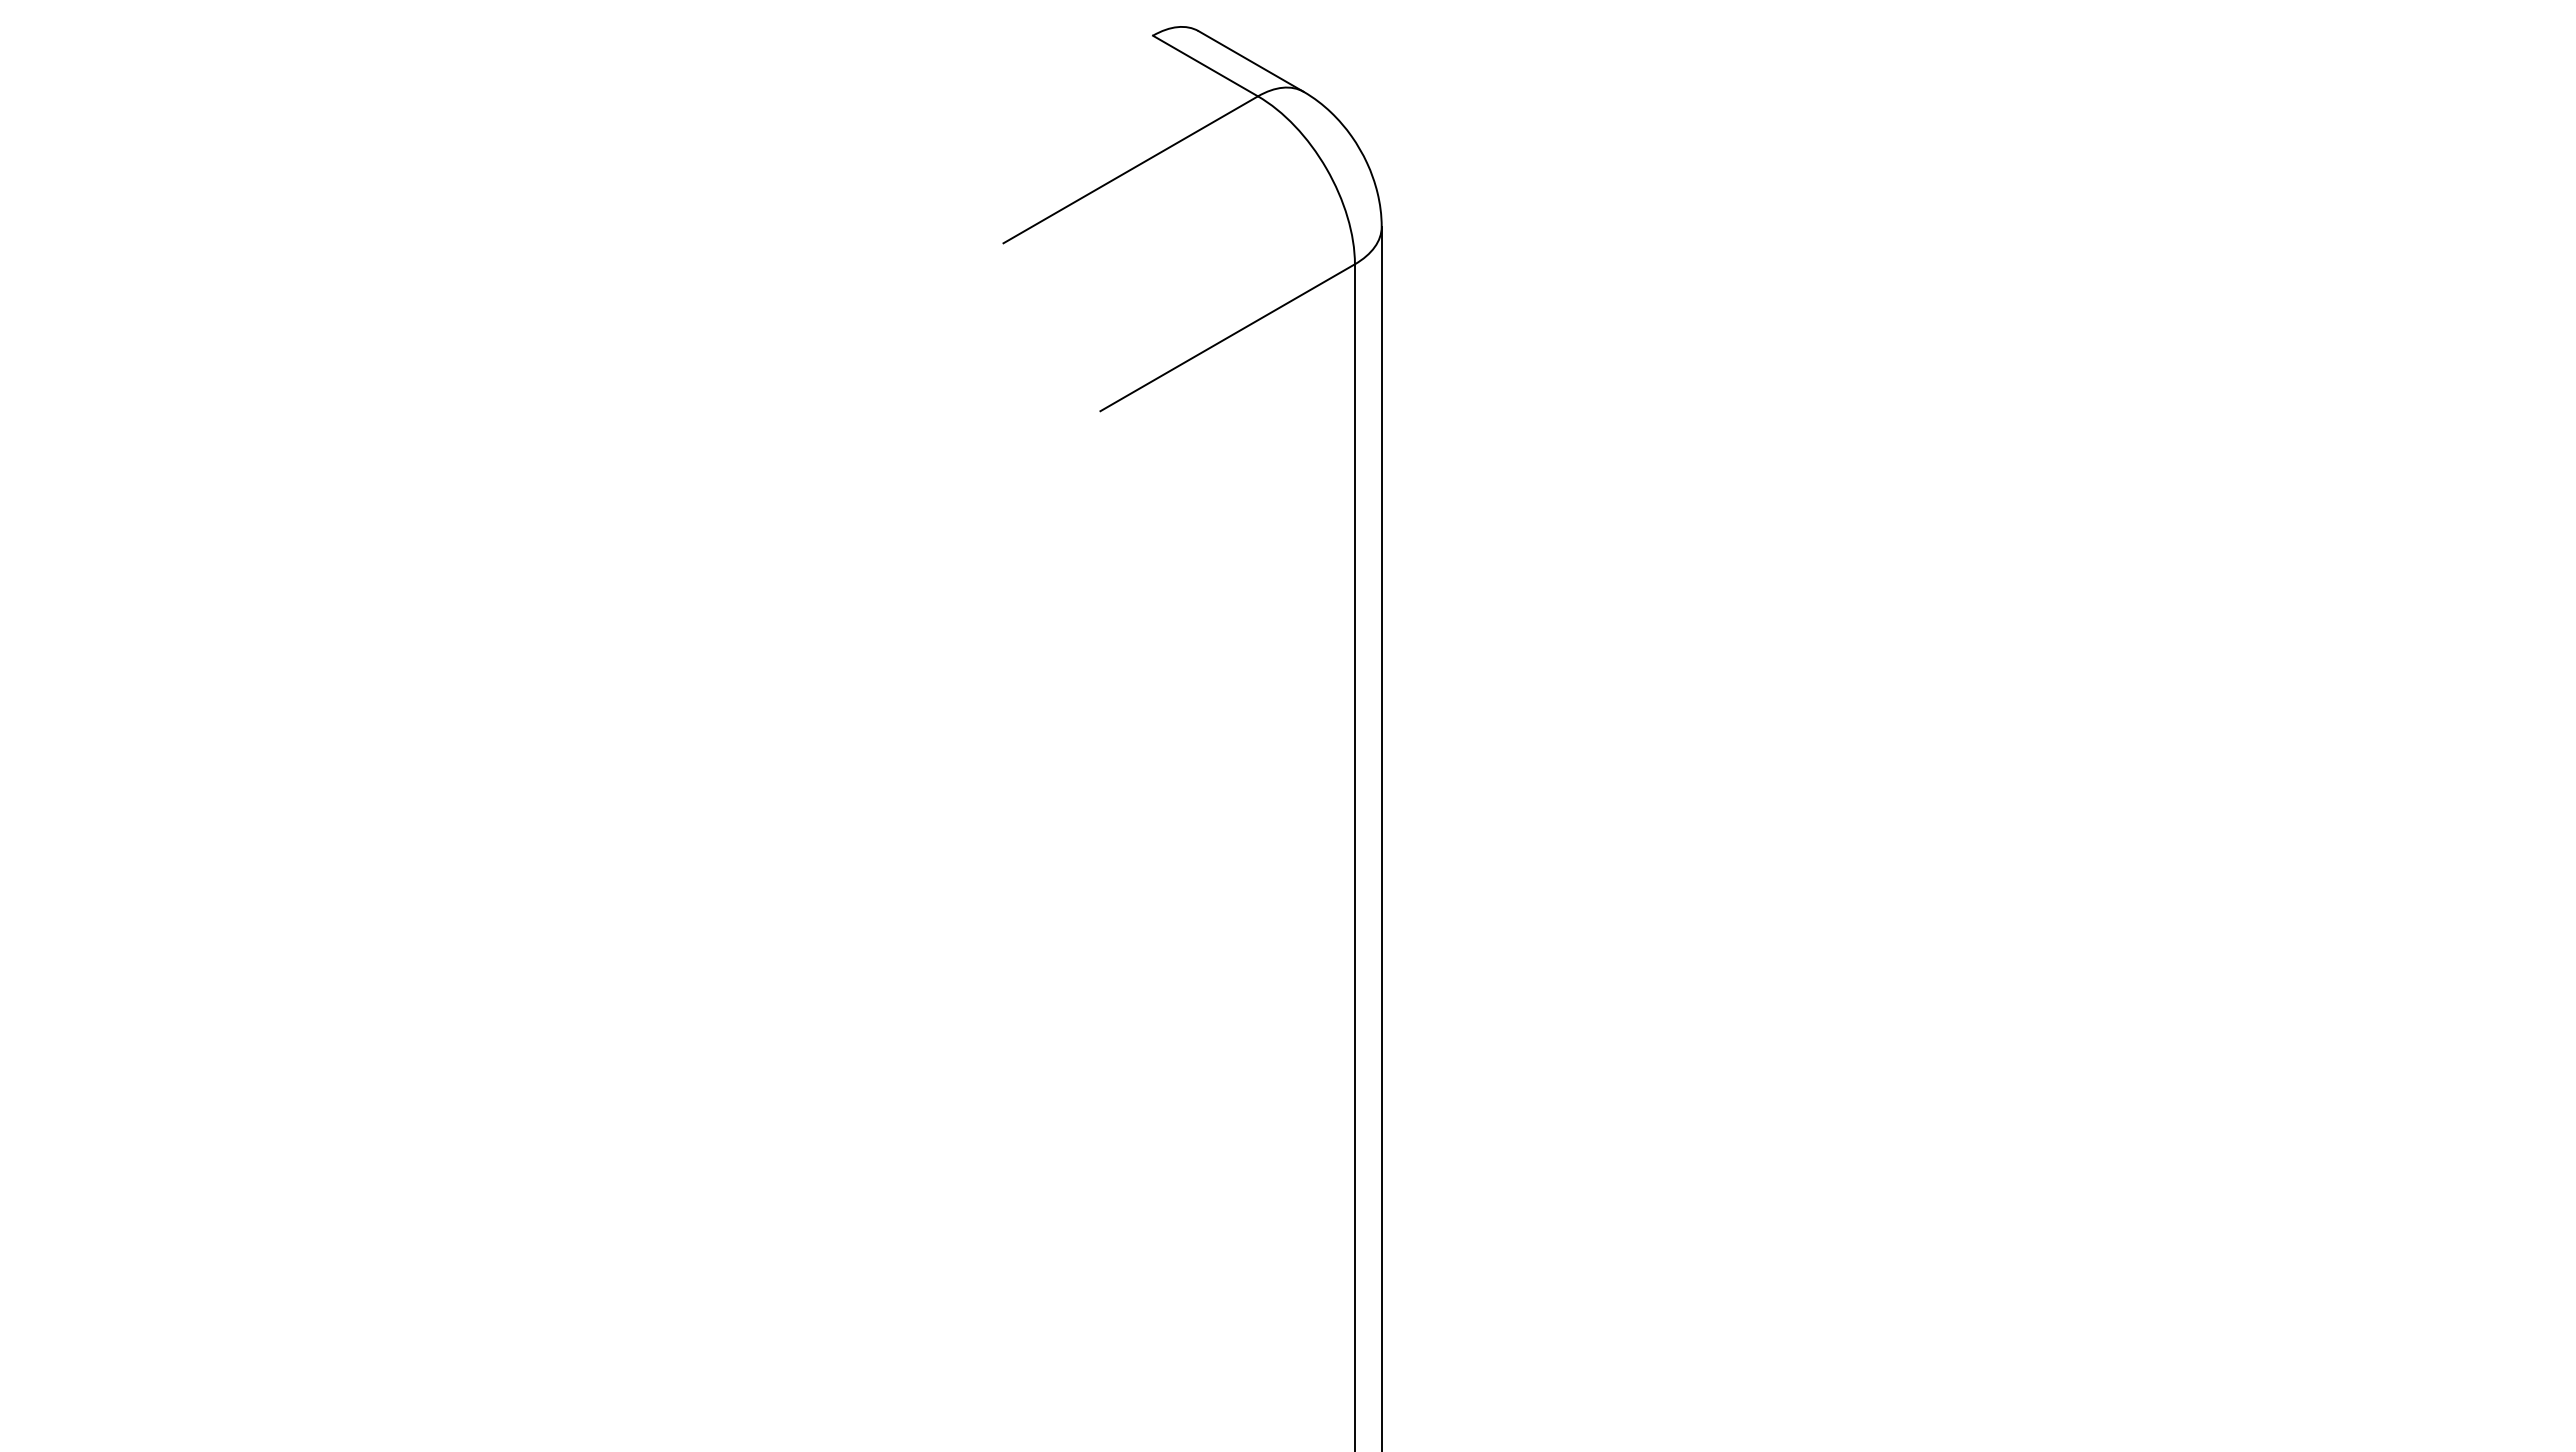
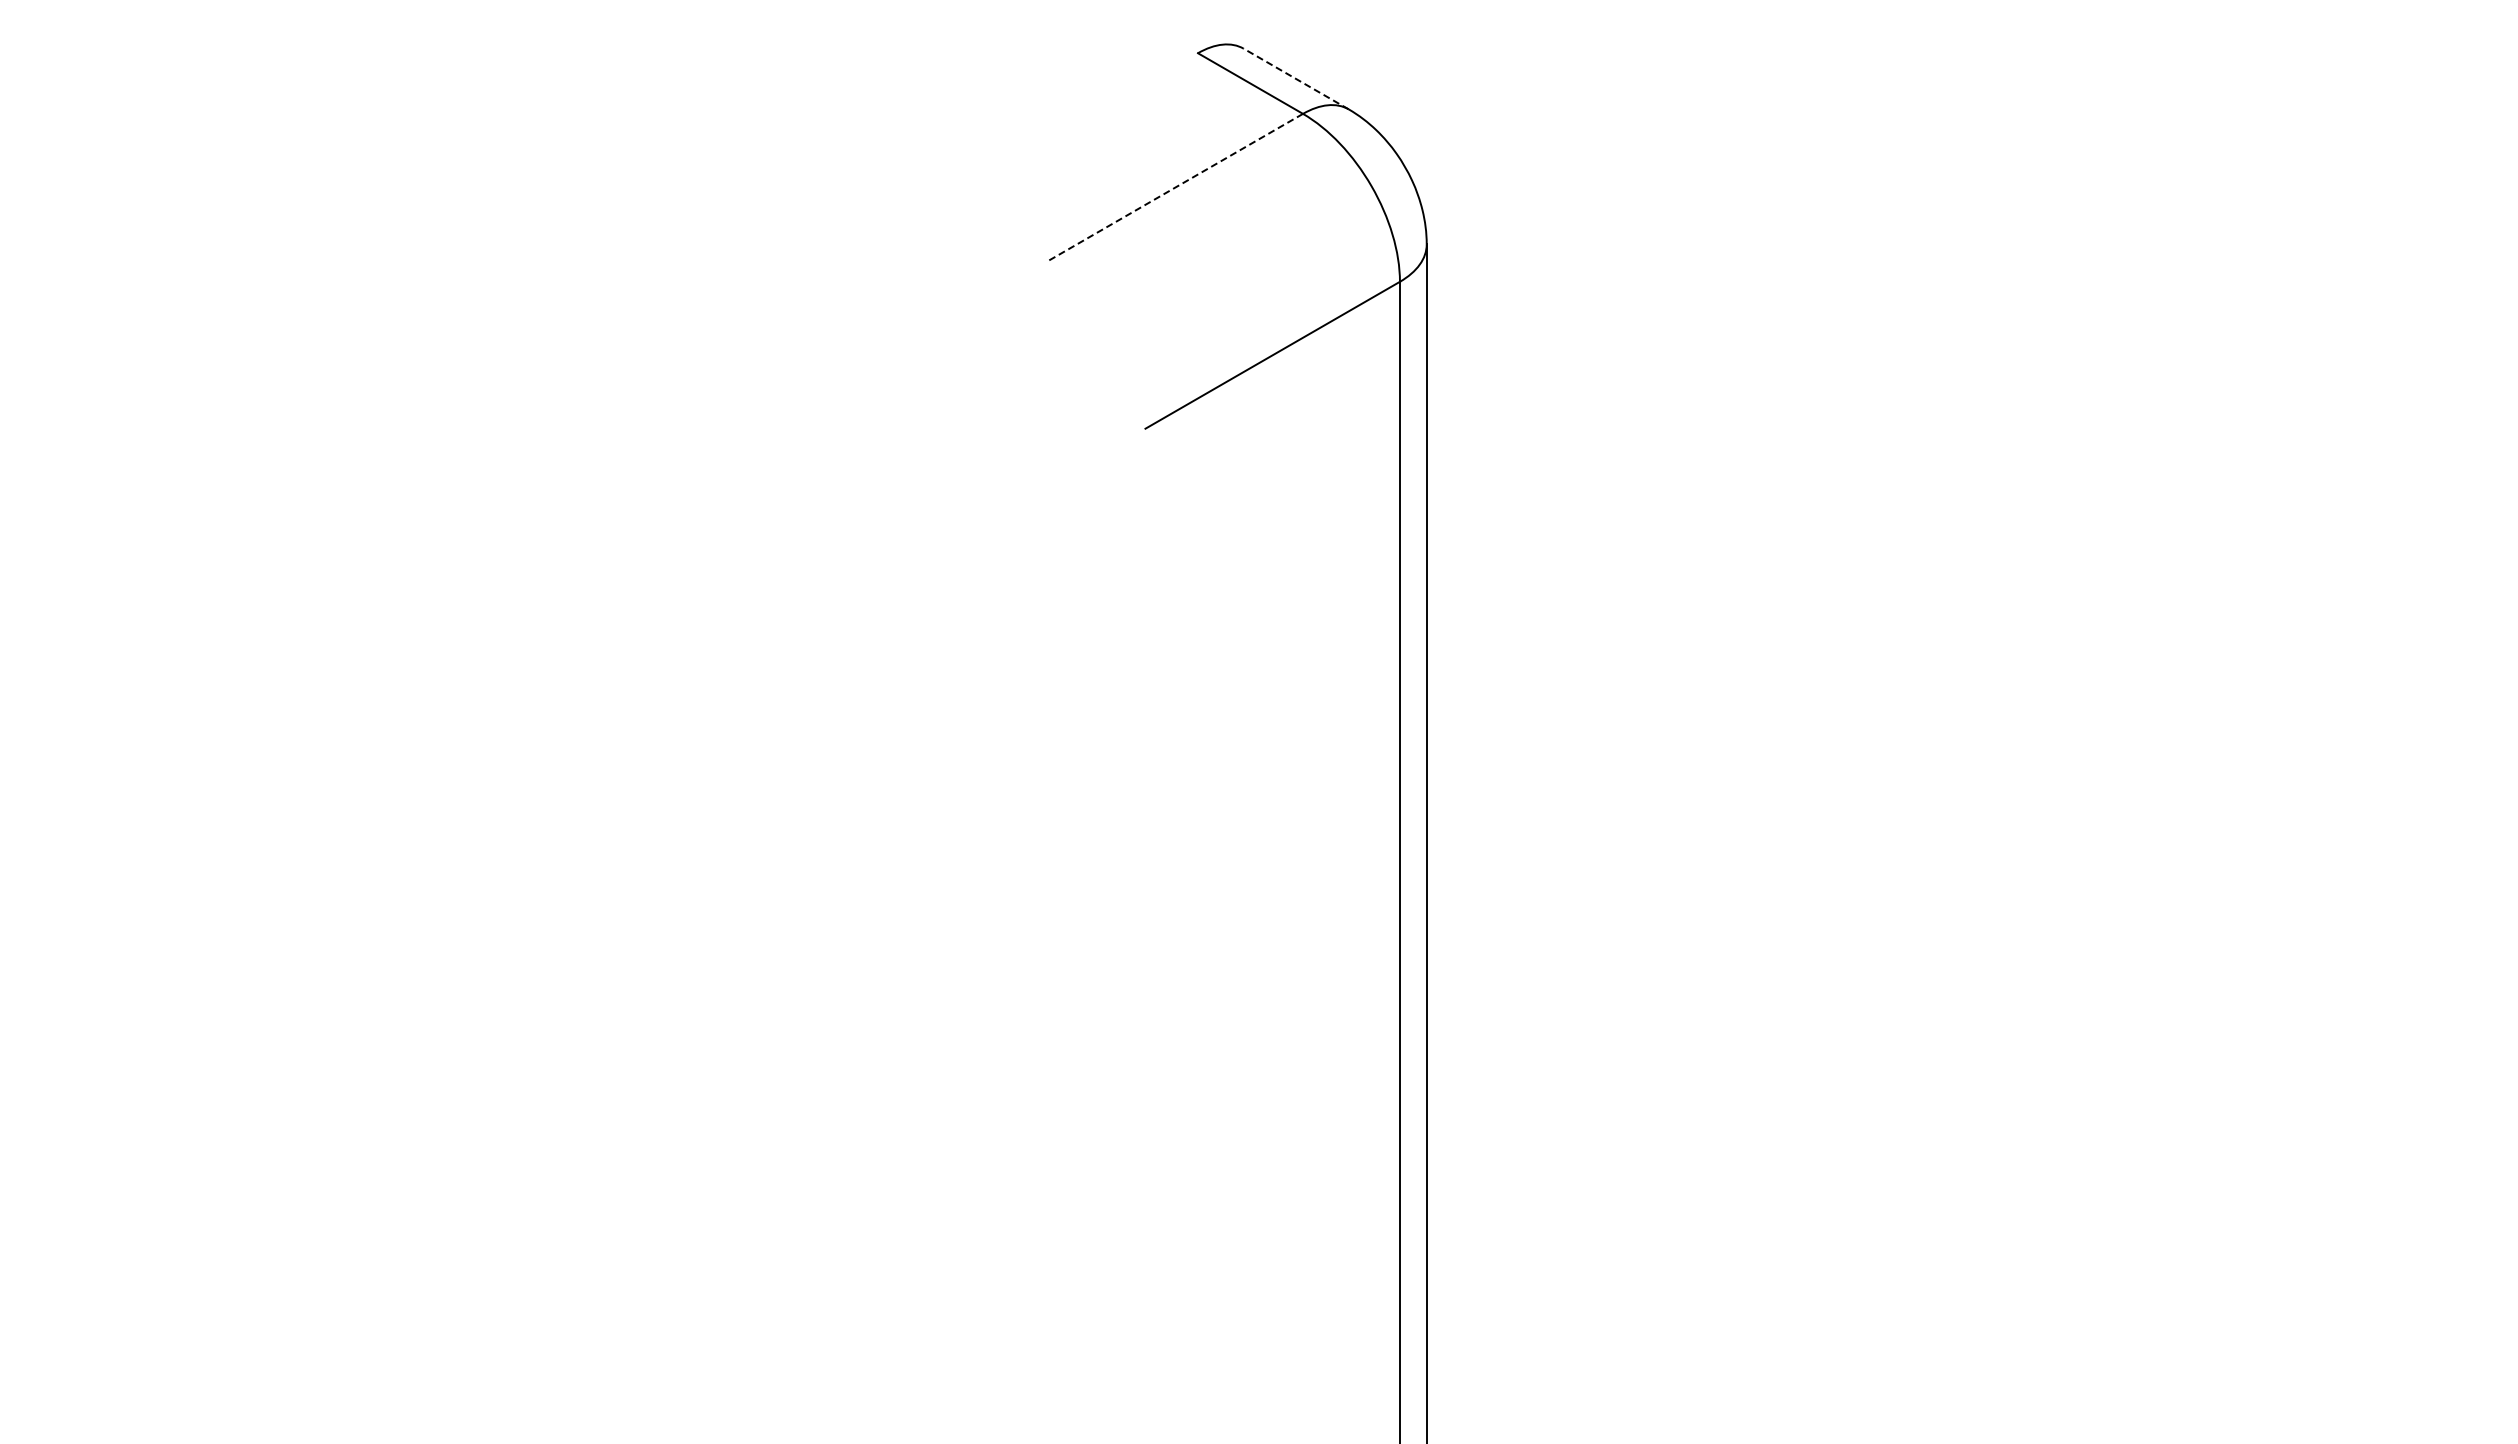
line: (1251, 61) -> (1296, 79), solid -> dashed
line: (1130, 169) -> (1175, 187), solid -> dashed

